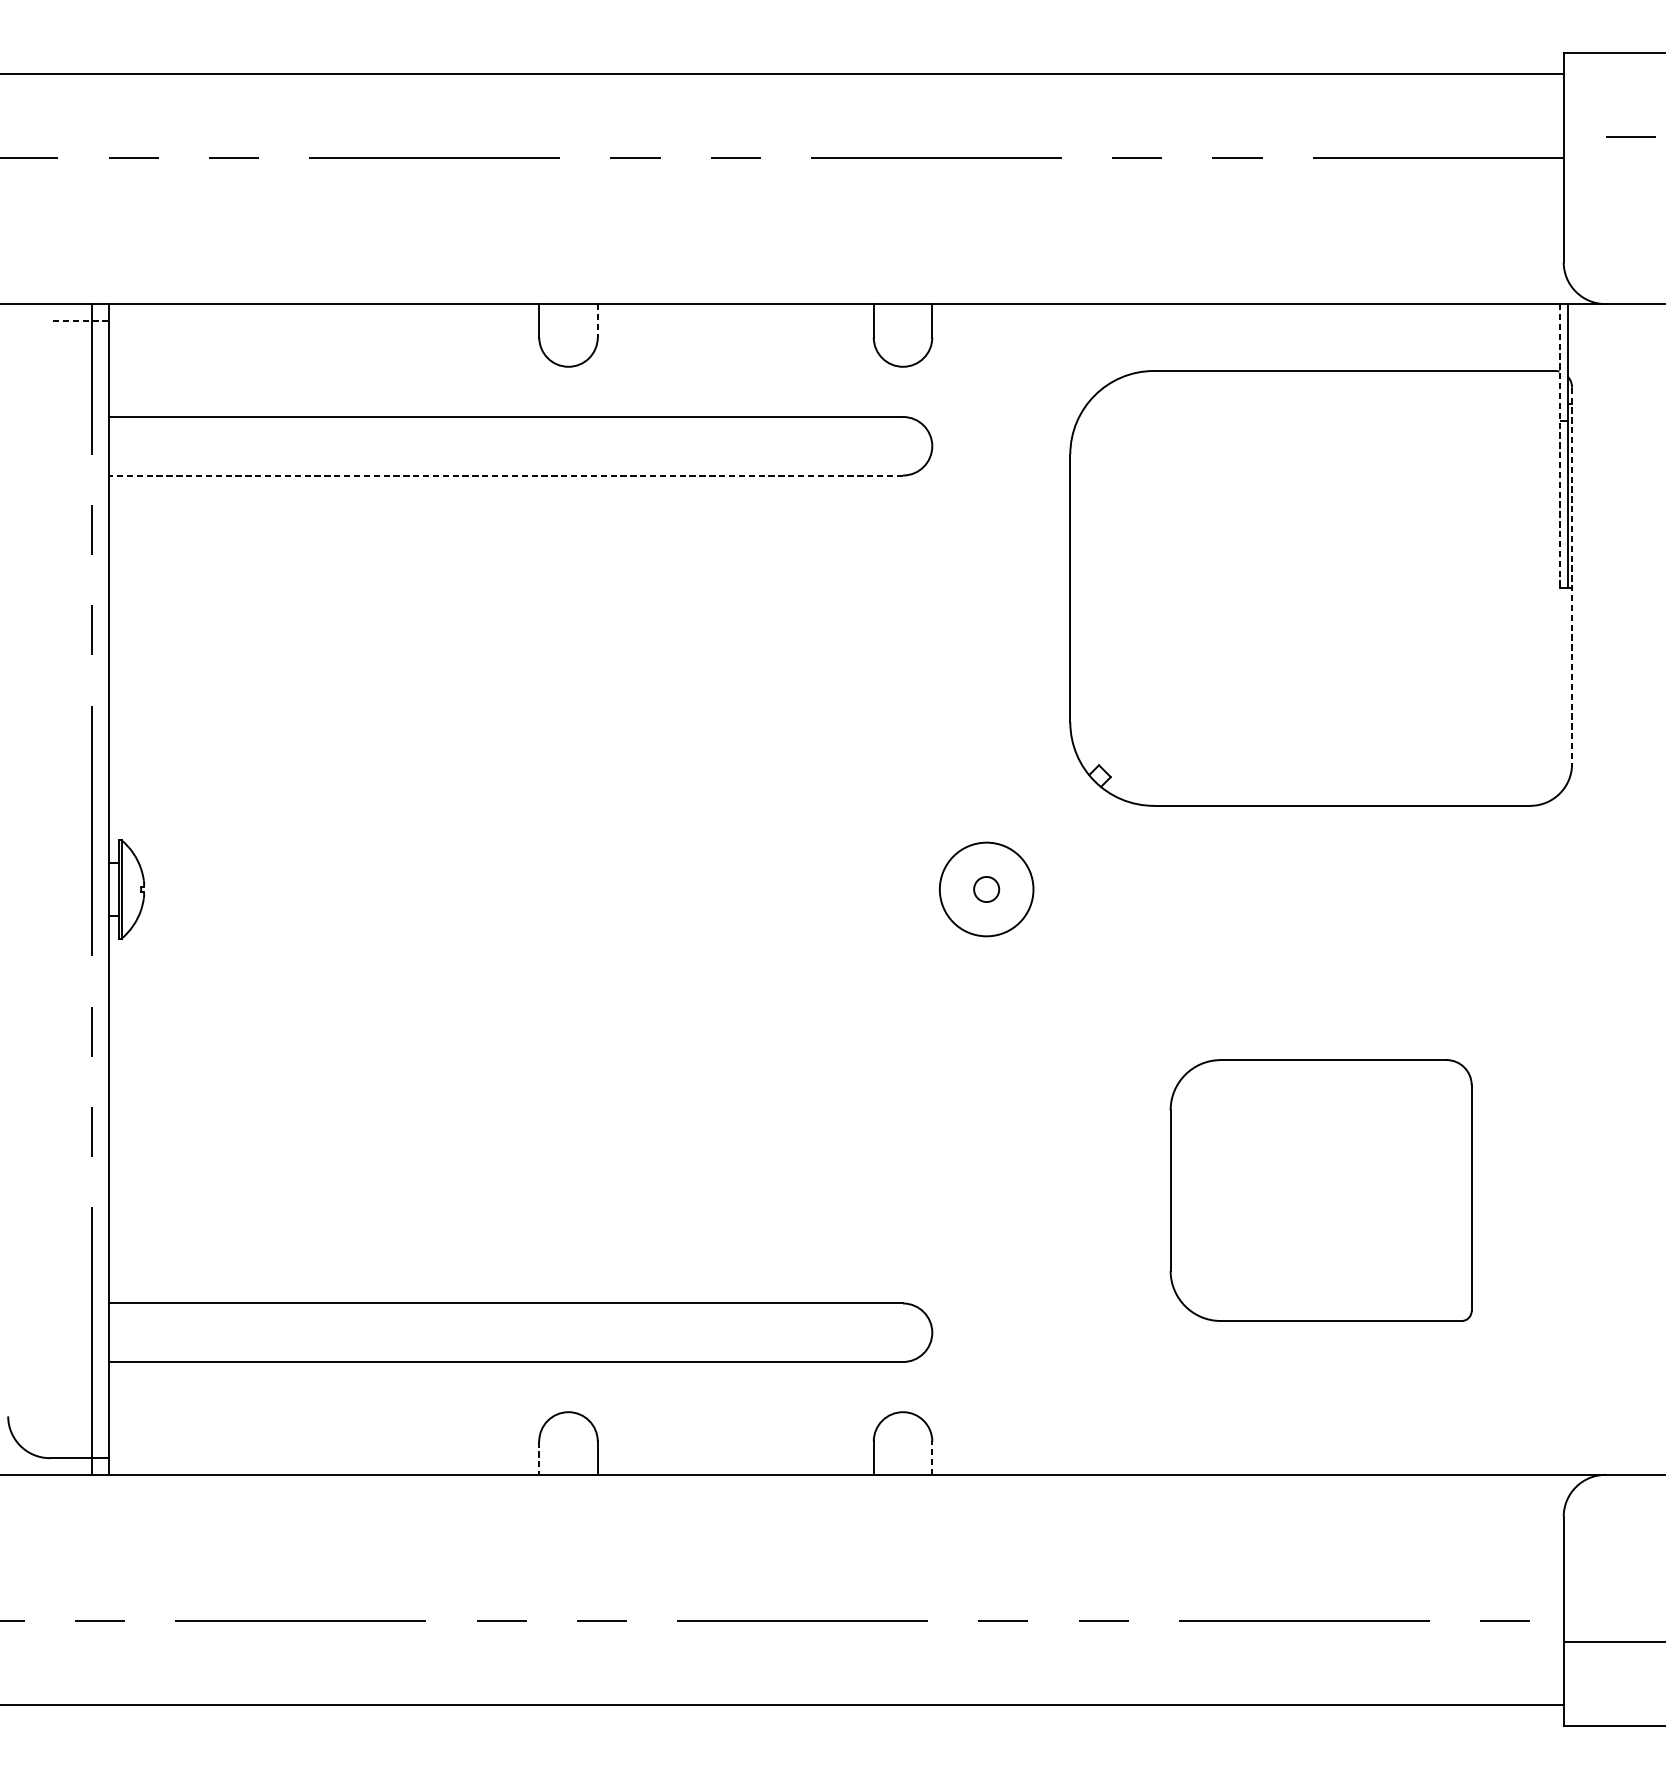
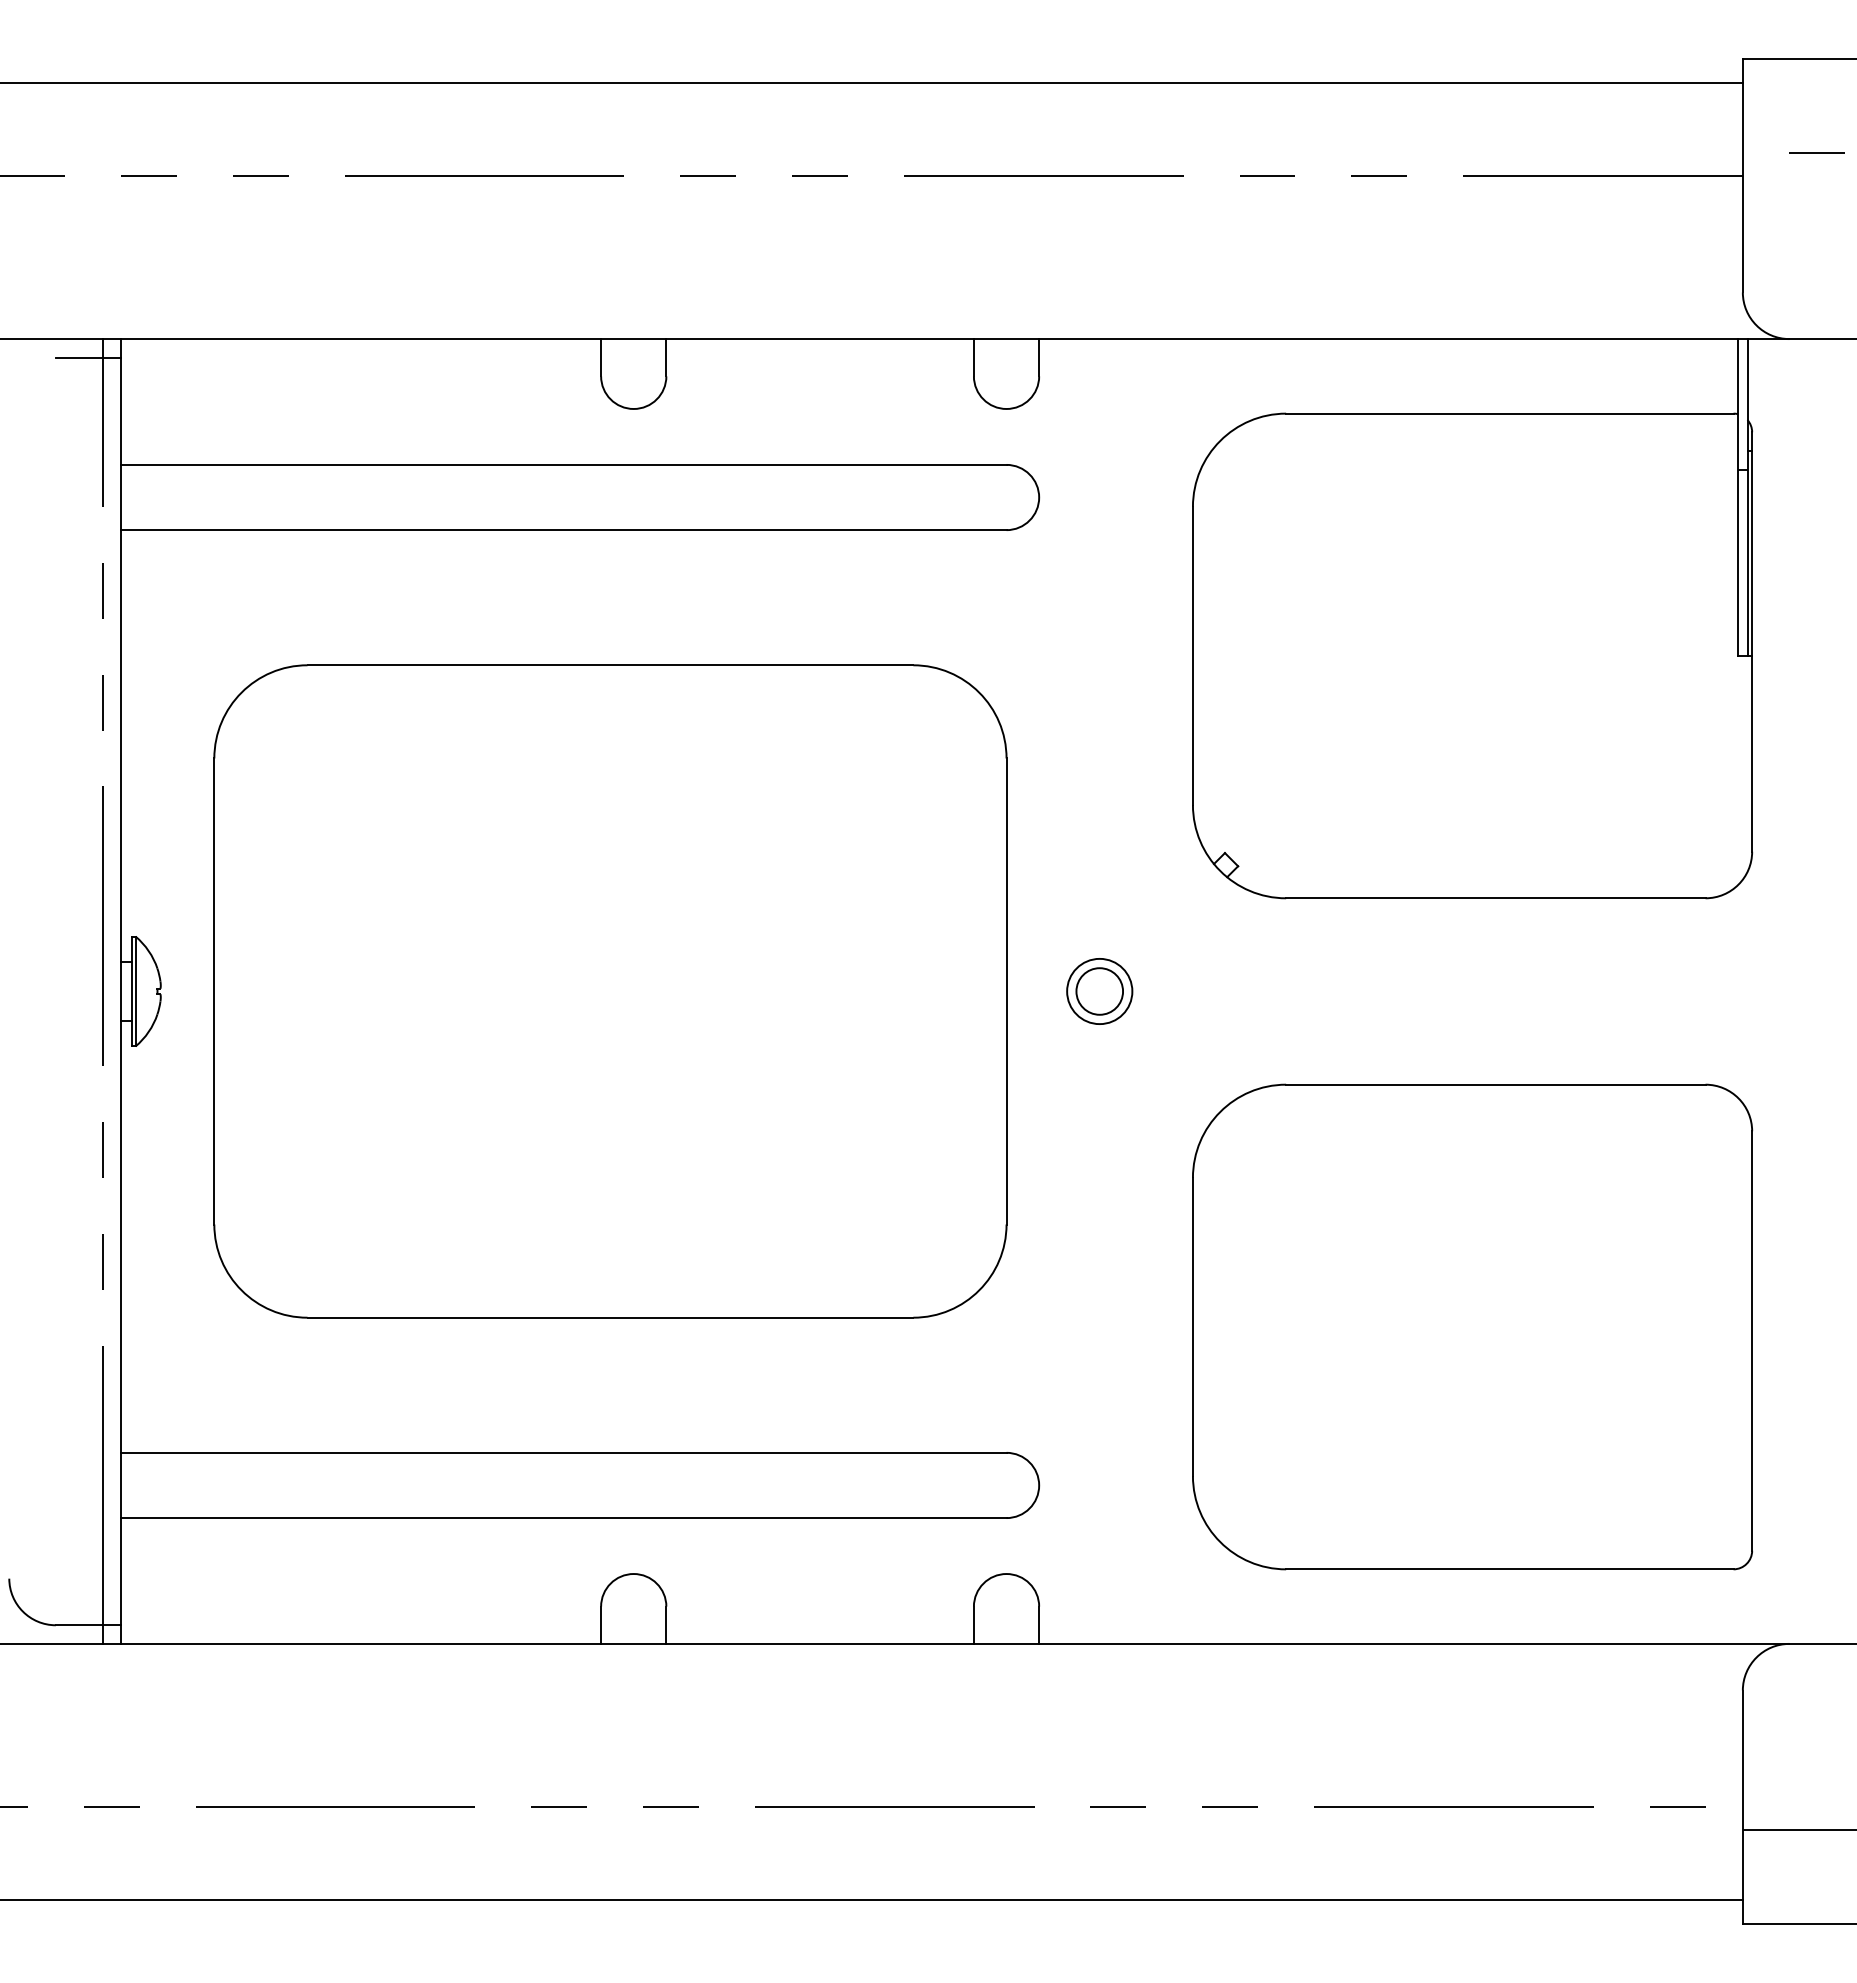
line: (79, 320) -> (88, 357), dashed -> solid
line: (597, 320) -> (666, 357), dashed -> solid
line: (1559, 447) -> (1738, 498), dashed -> solid
line: (505, 475) -> (563, 530), dashed -> solid
line: (1572, 575) -> (1752, 641), dashed -> solid
part: (547, 889) -> (610, 991), added
circle: (986, 889) -> (1099, 991), size x0.62
circle: (986, 889) -> (1099, 991), size x1.67
part: (1321, 1190) -> (1472, 1326), size x1.67
line: (539, 1458) -> (601, 1625), dashed -> solid
line: (932, 1458) -> (1039, 1625), dashed -> solid

